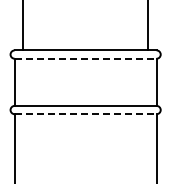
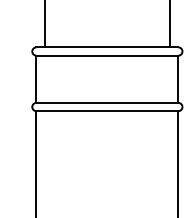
line: (85, 58) -> (107, 55), dashed -> solid
line: (85, 114) -> (107, 111), dashed -> solid

